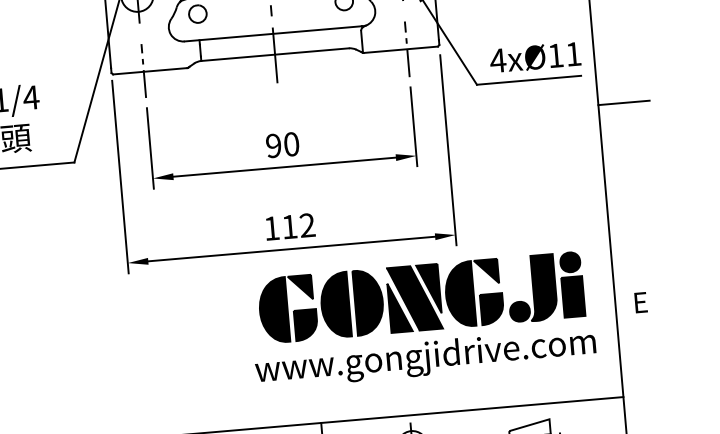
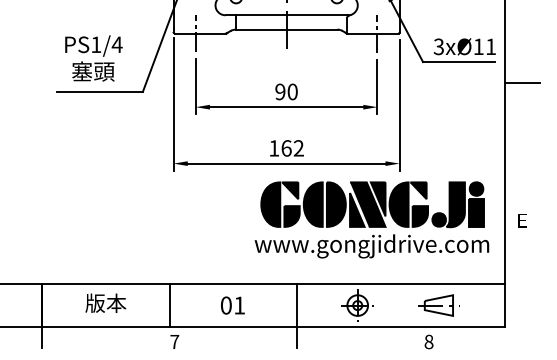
text: (497, 60) -> (438, 46), 4xØ11 -> 3xØ11
text: (289, 227) -> (286, 148), 112 -> 162

